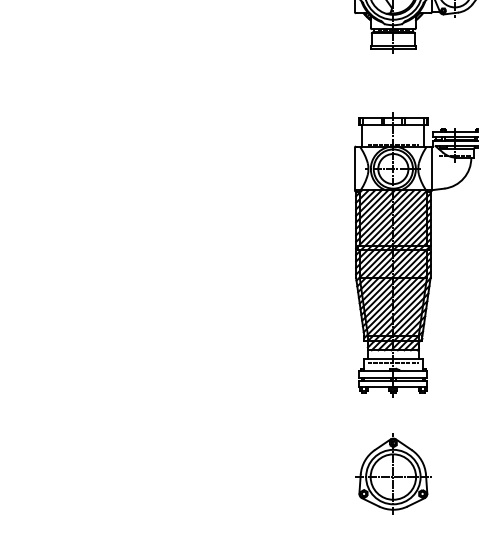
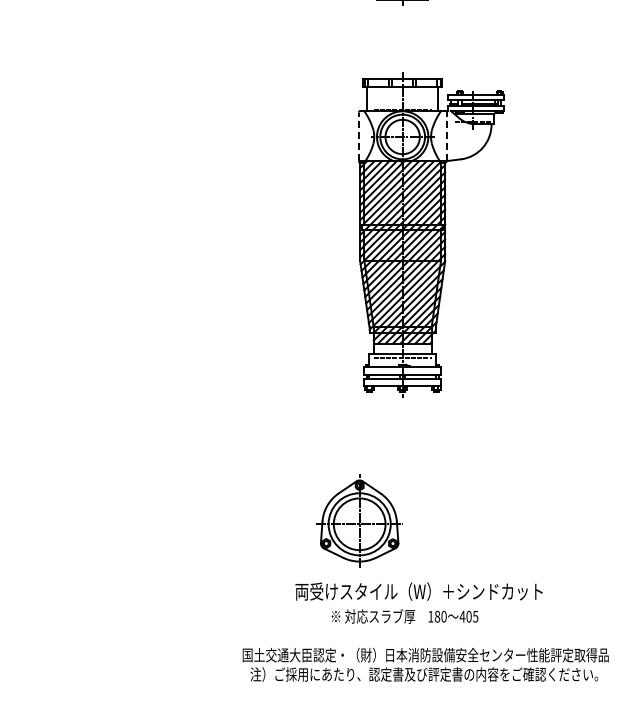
line: (431, 167) -> (446, 135), solid -> dashed
line: (354, 168) -> (358, 136), solid -> dashed
part: (393, 473) -> (359, 520), moved

